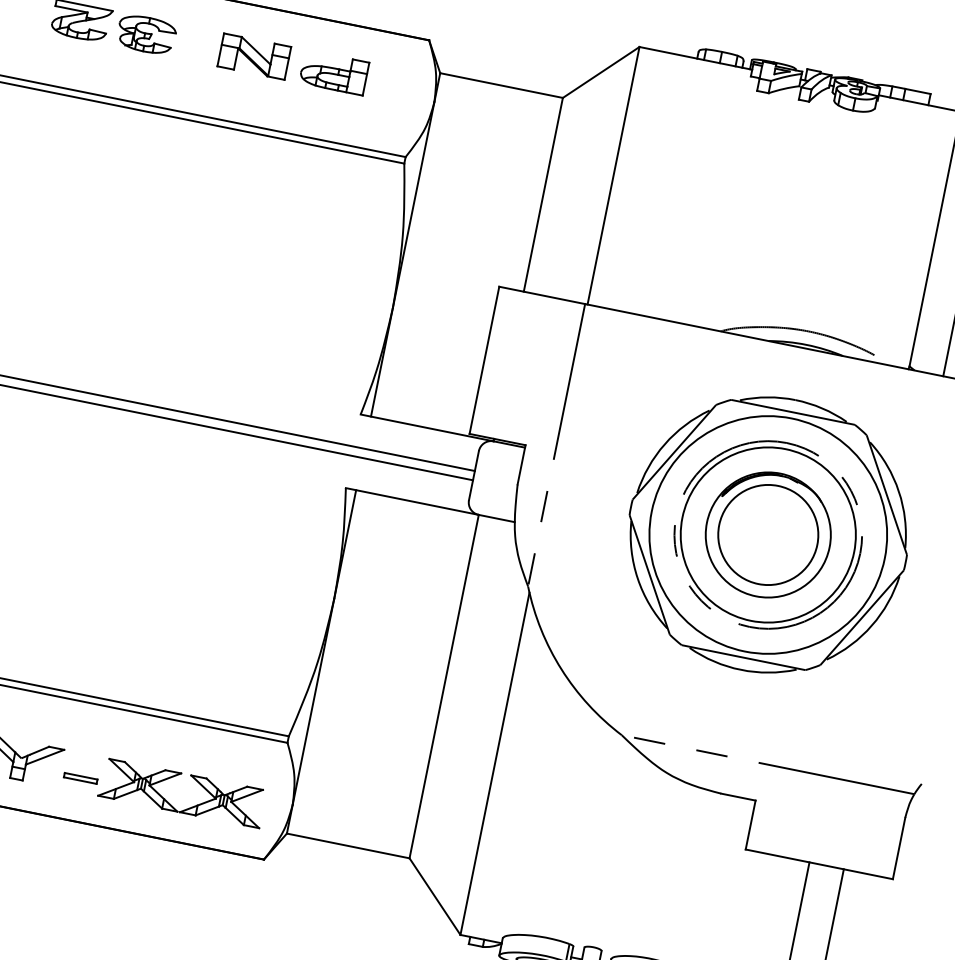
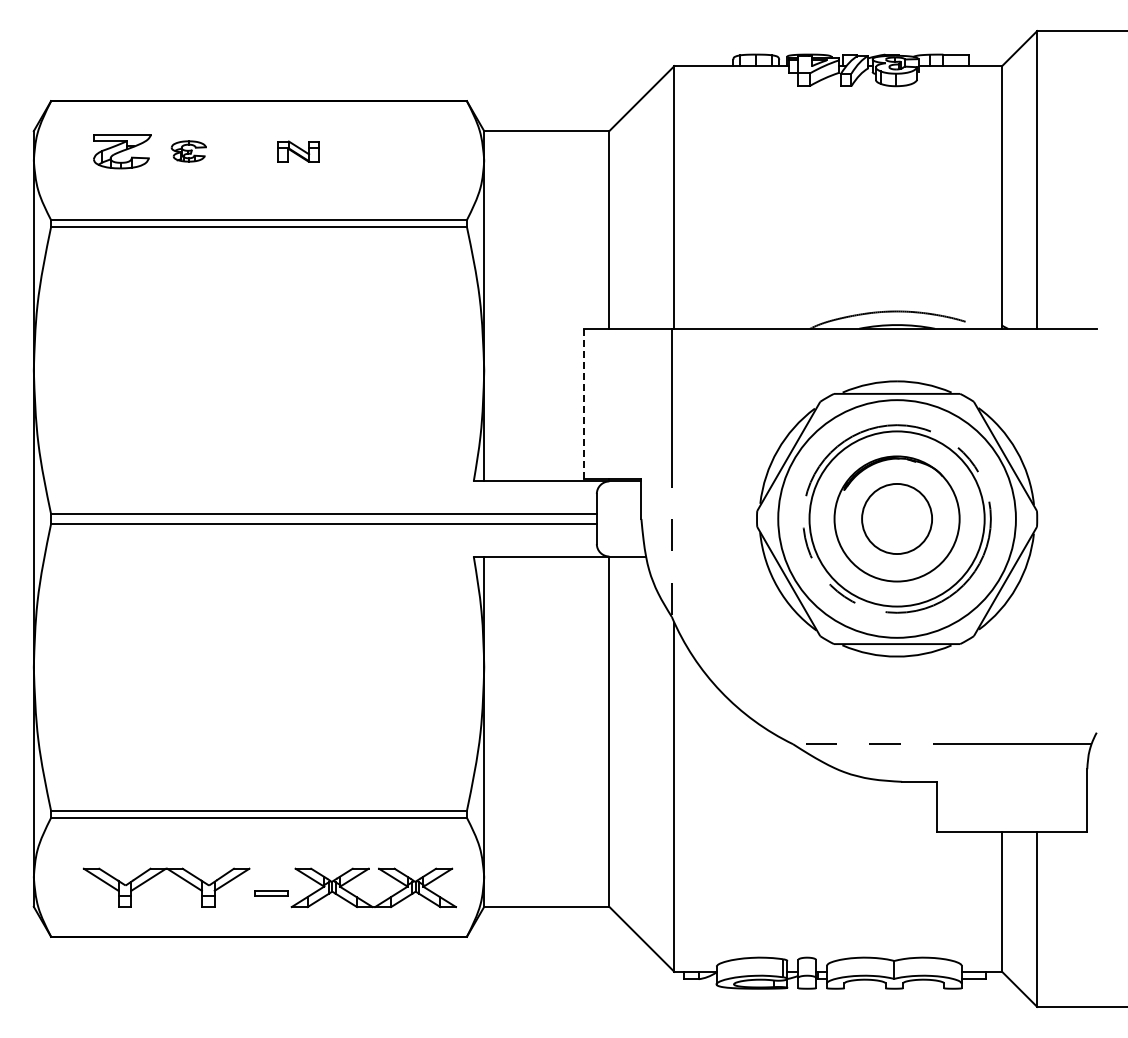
part: (146, 34) -> (188, 151), size x0.6
part: (254, 56) -> (298, 151), size x0.6
part: (333, 72) -> (379, 151), removed
line: (484, 360) -> (584, 404), solid -> dashed
circle: (768, 534) -> (897, 518), size x0.7

